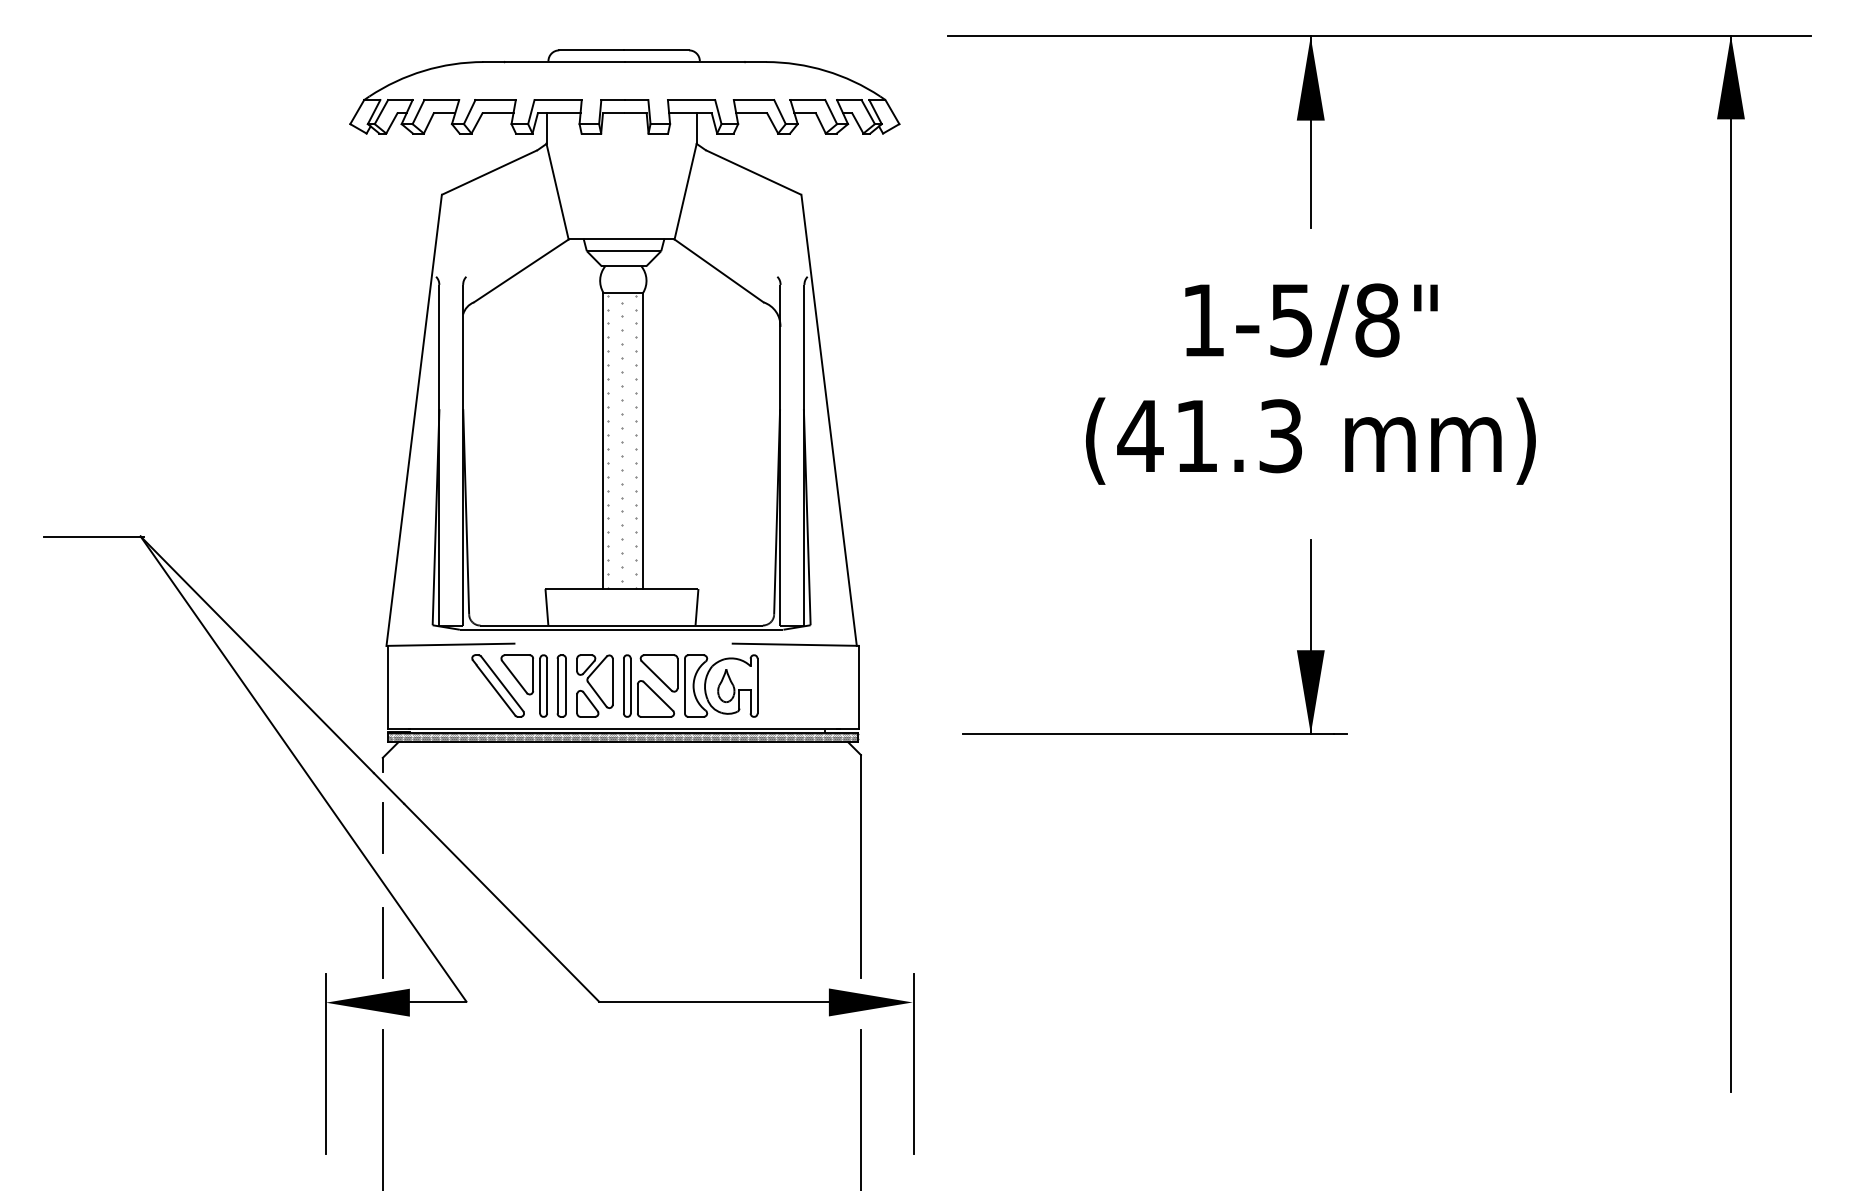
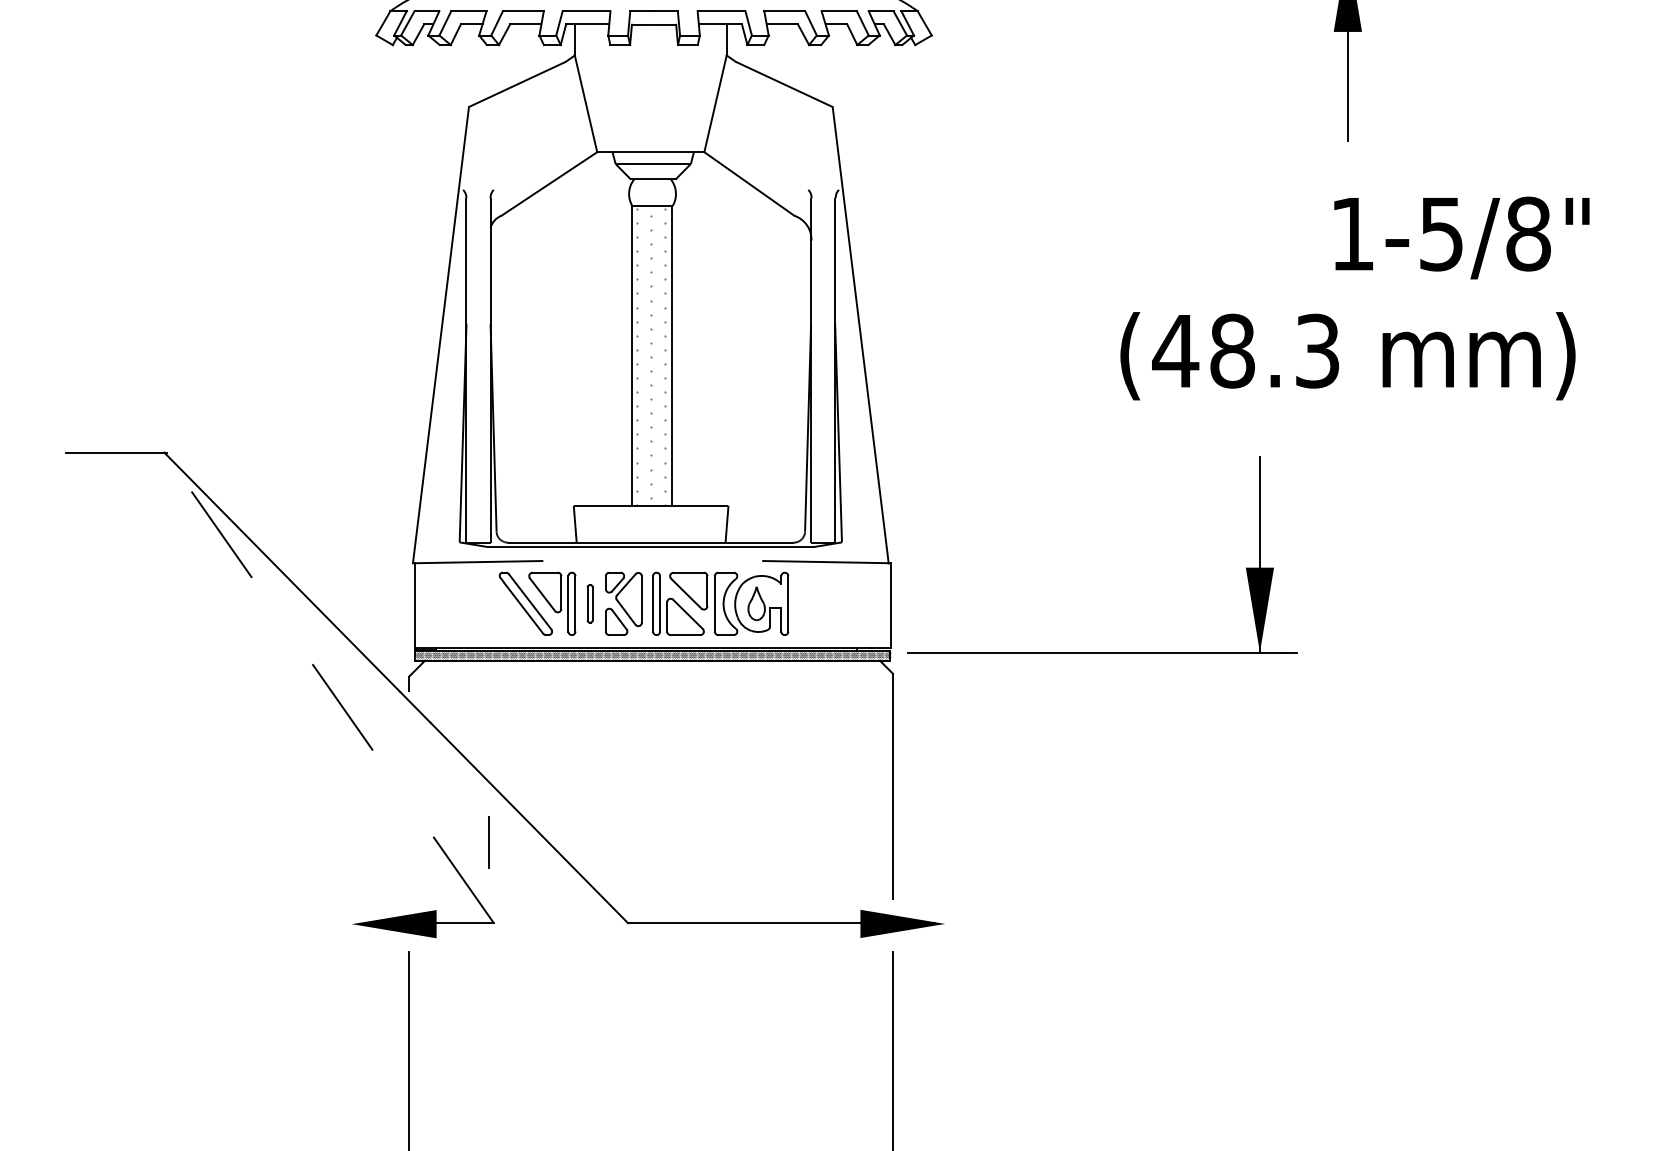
text: (1311, 324) -> (1461, 238), moved
text: (1196, 436) -> (1232, 351), (41.3 -> (48.3
part: (561, 685) -> (589, 603), size x0.6
part: (1154, 733) -> (1101, 651), moved
line: (303, 768) -> (329, 687), solid -> dashed
line: (382, 827) -> (488, 842), moved
line: (382, 942) -> (408, 863), removed
line: (325, 1063) -> (351, 985), removed
line: (914, 1063) -> (947, 985), removed

